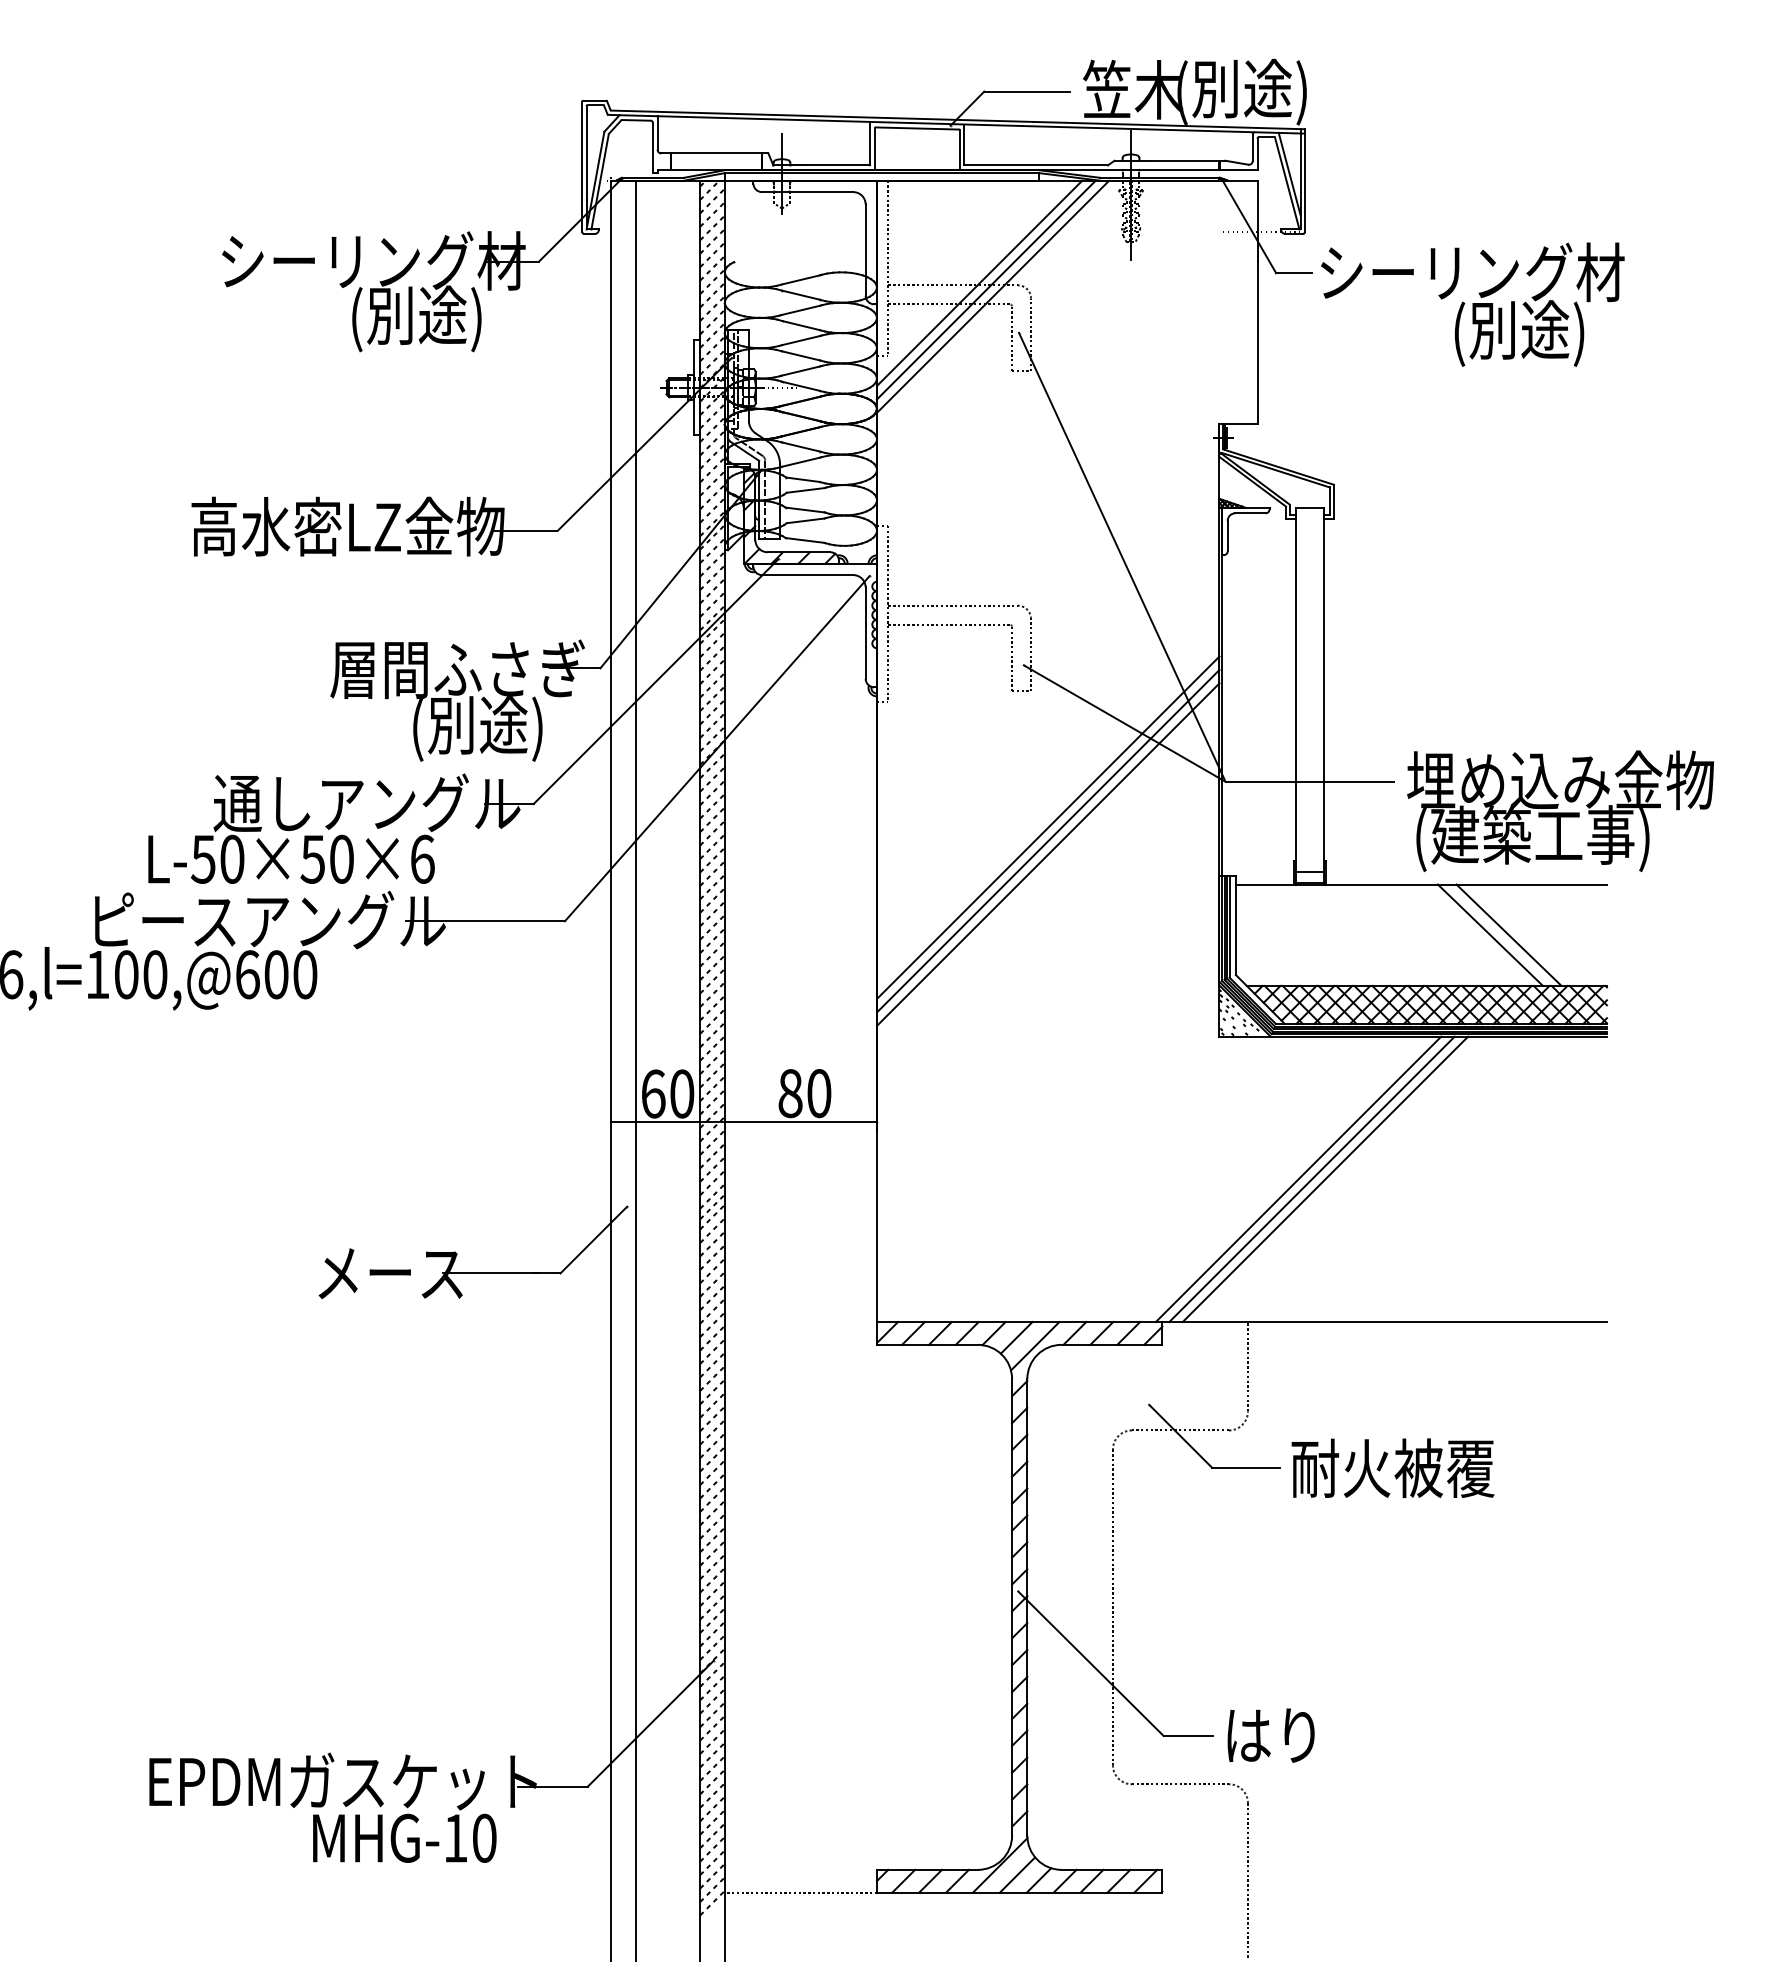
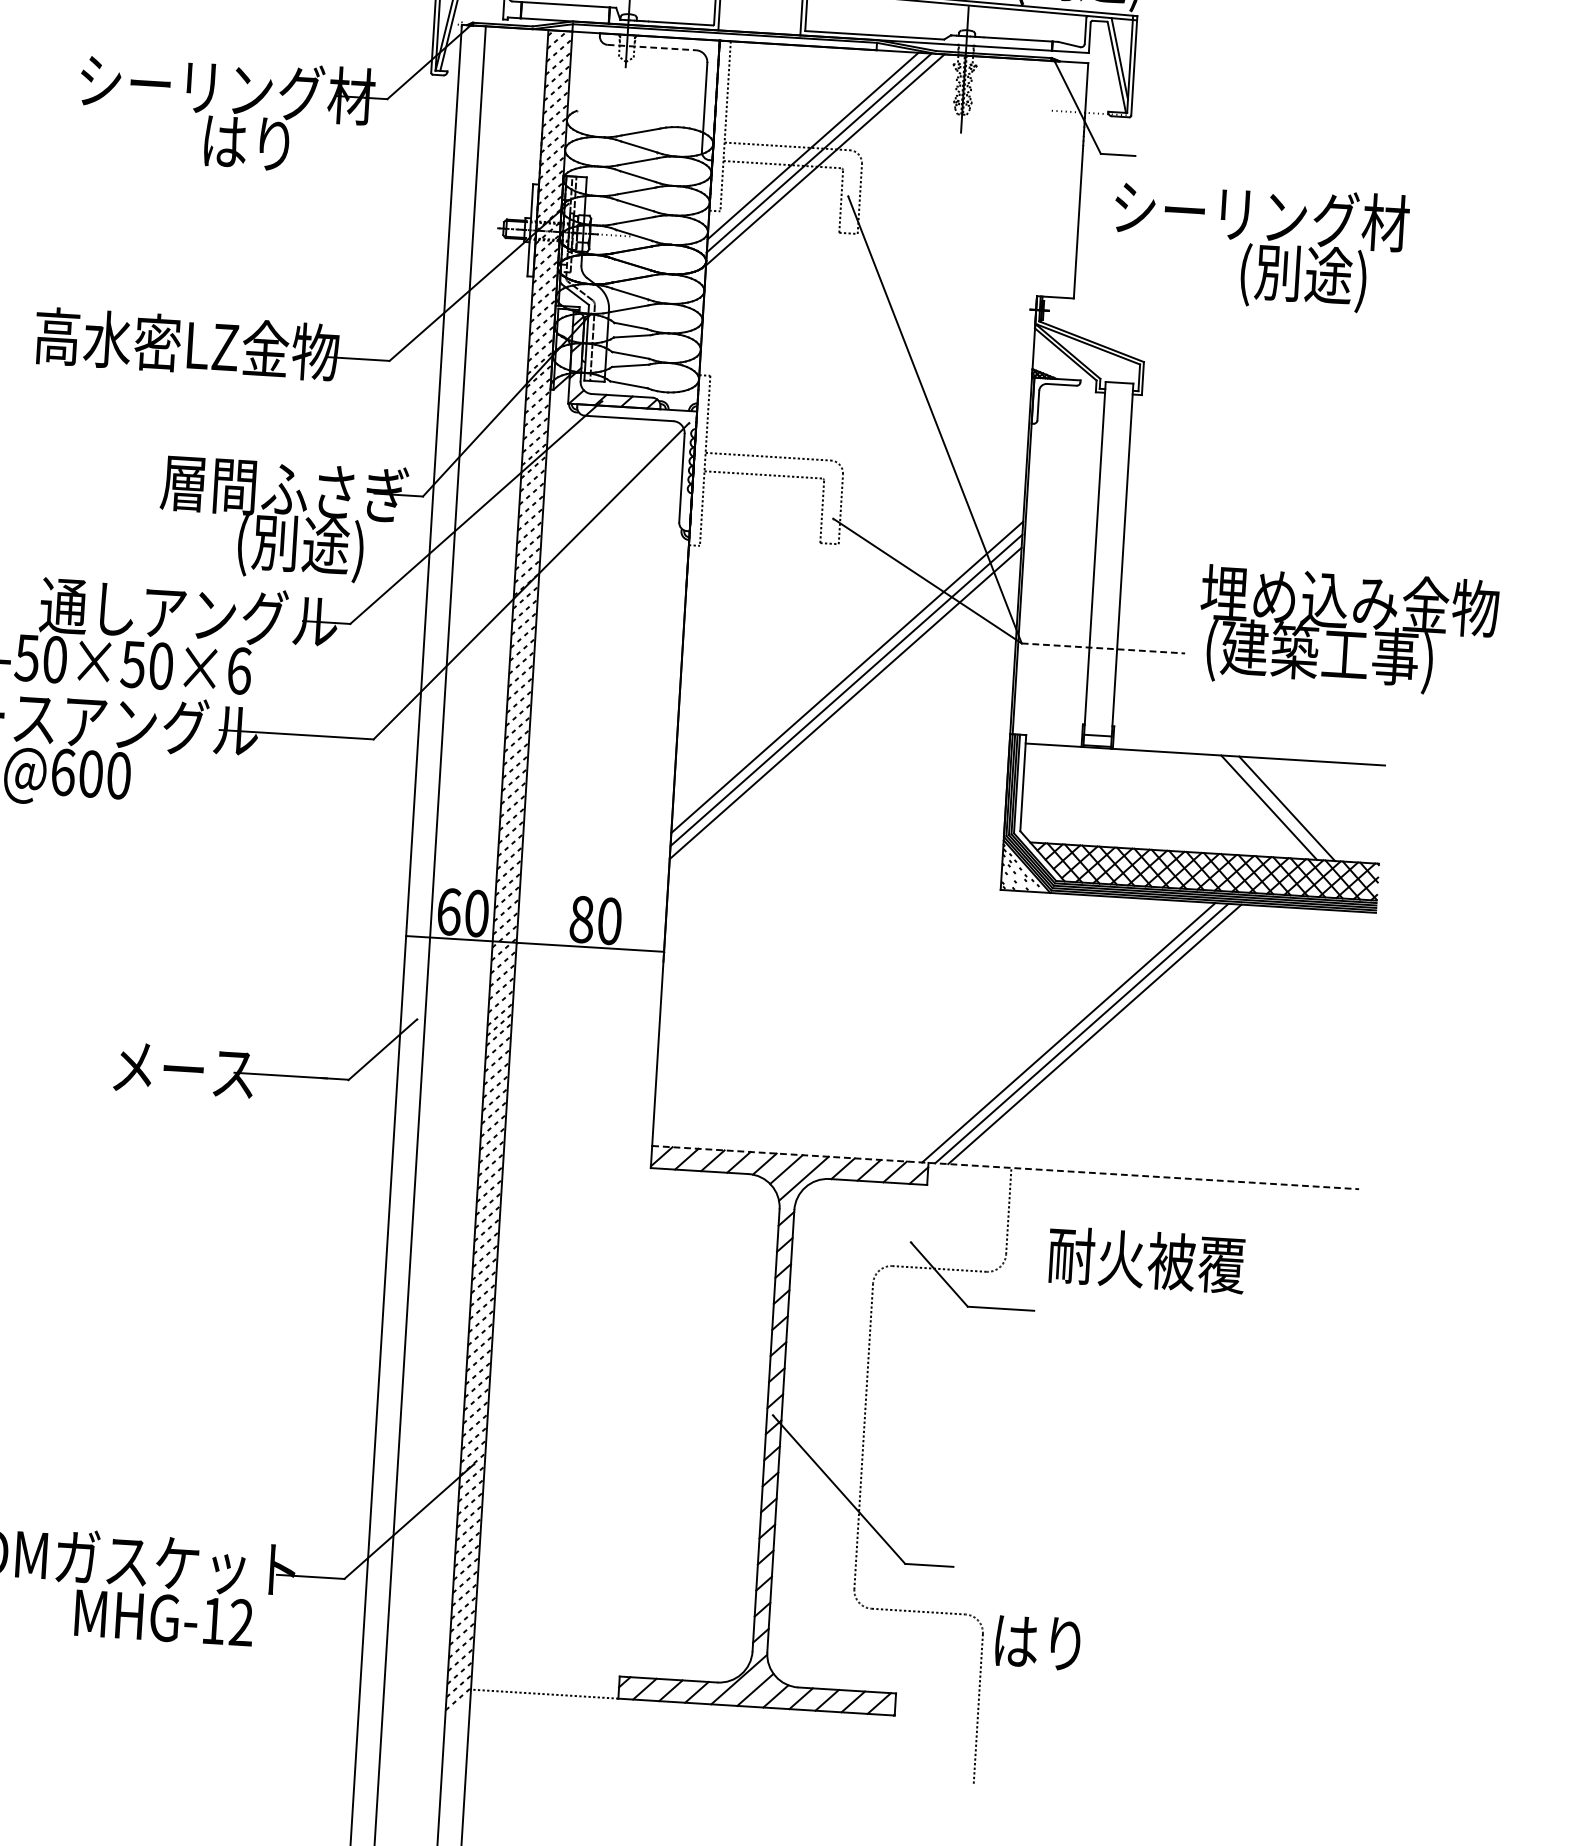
line: (807, 192) -> (651, 47), solid -> dashed
text: (1472, 304) -> (1259, 246), moved
text: (416, 318) -> (265, 146), (別途) -> はり
line: (1310, 781) -> (1103, 648), solid -> dashed
text: (1560, 811) -> (1348, 631), moved
line: (1242, 1322) -> (1006, 1168), solid -> dashed
text: (1392, 1467) -> (1146, 1259), moved
text: (1270, 1735) -> (1037, 1642), moved
text: (484, 1837) -> (241, 1621), MHG-10 -> MHG-12

